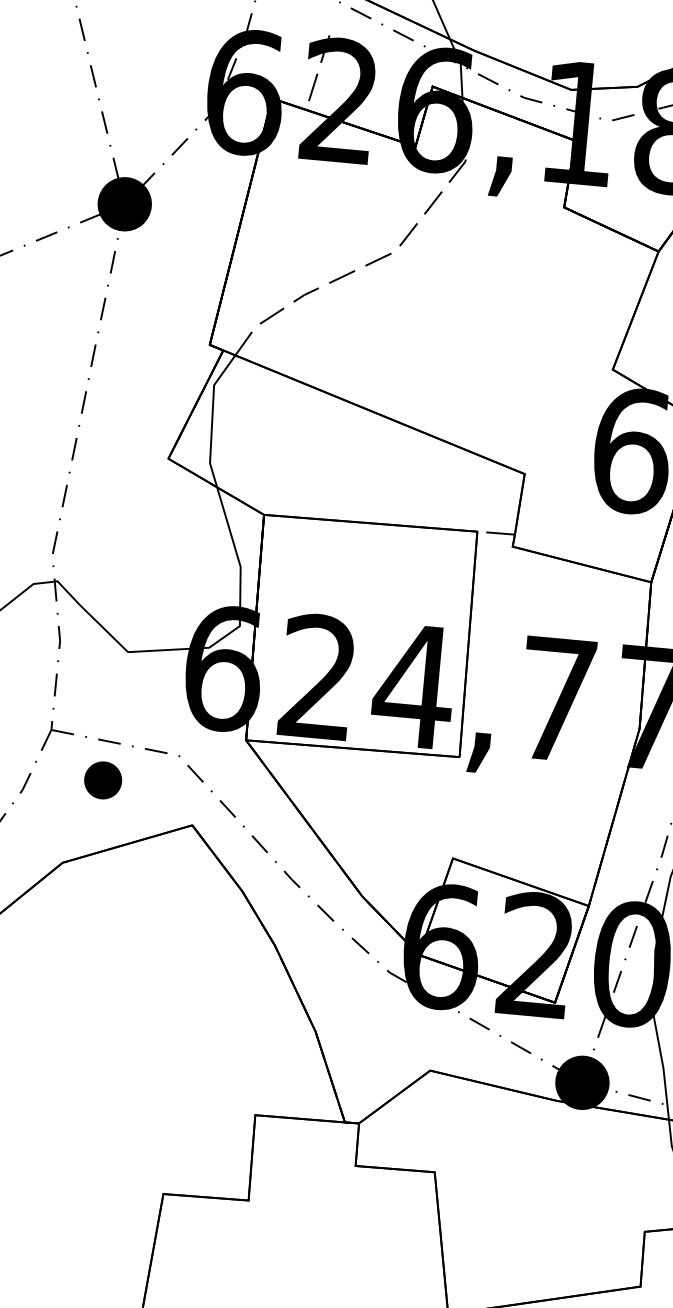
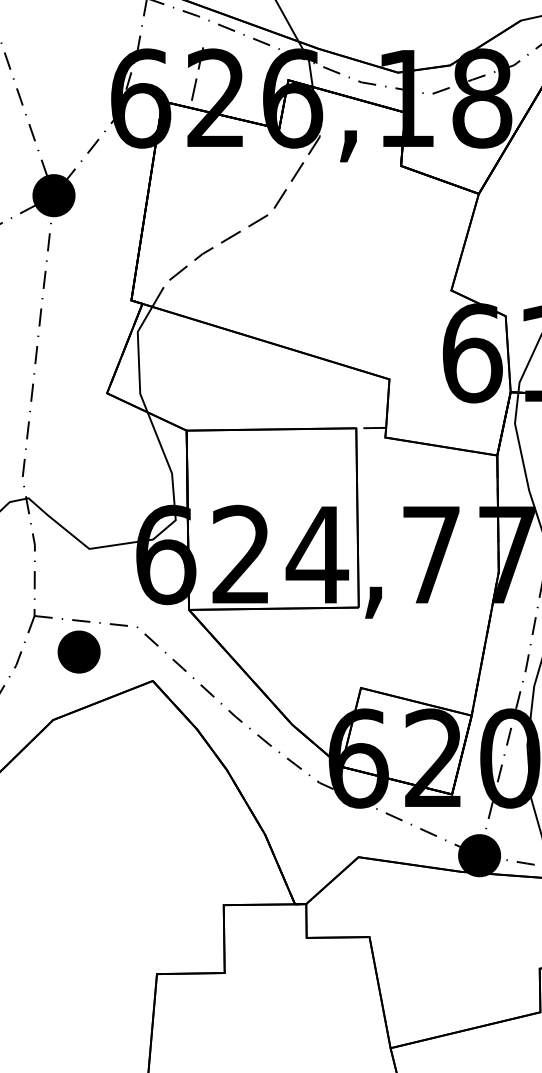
part: (102, 779) -> (78, 651), size x1.43

